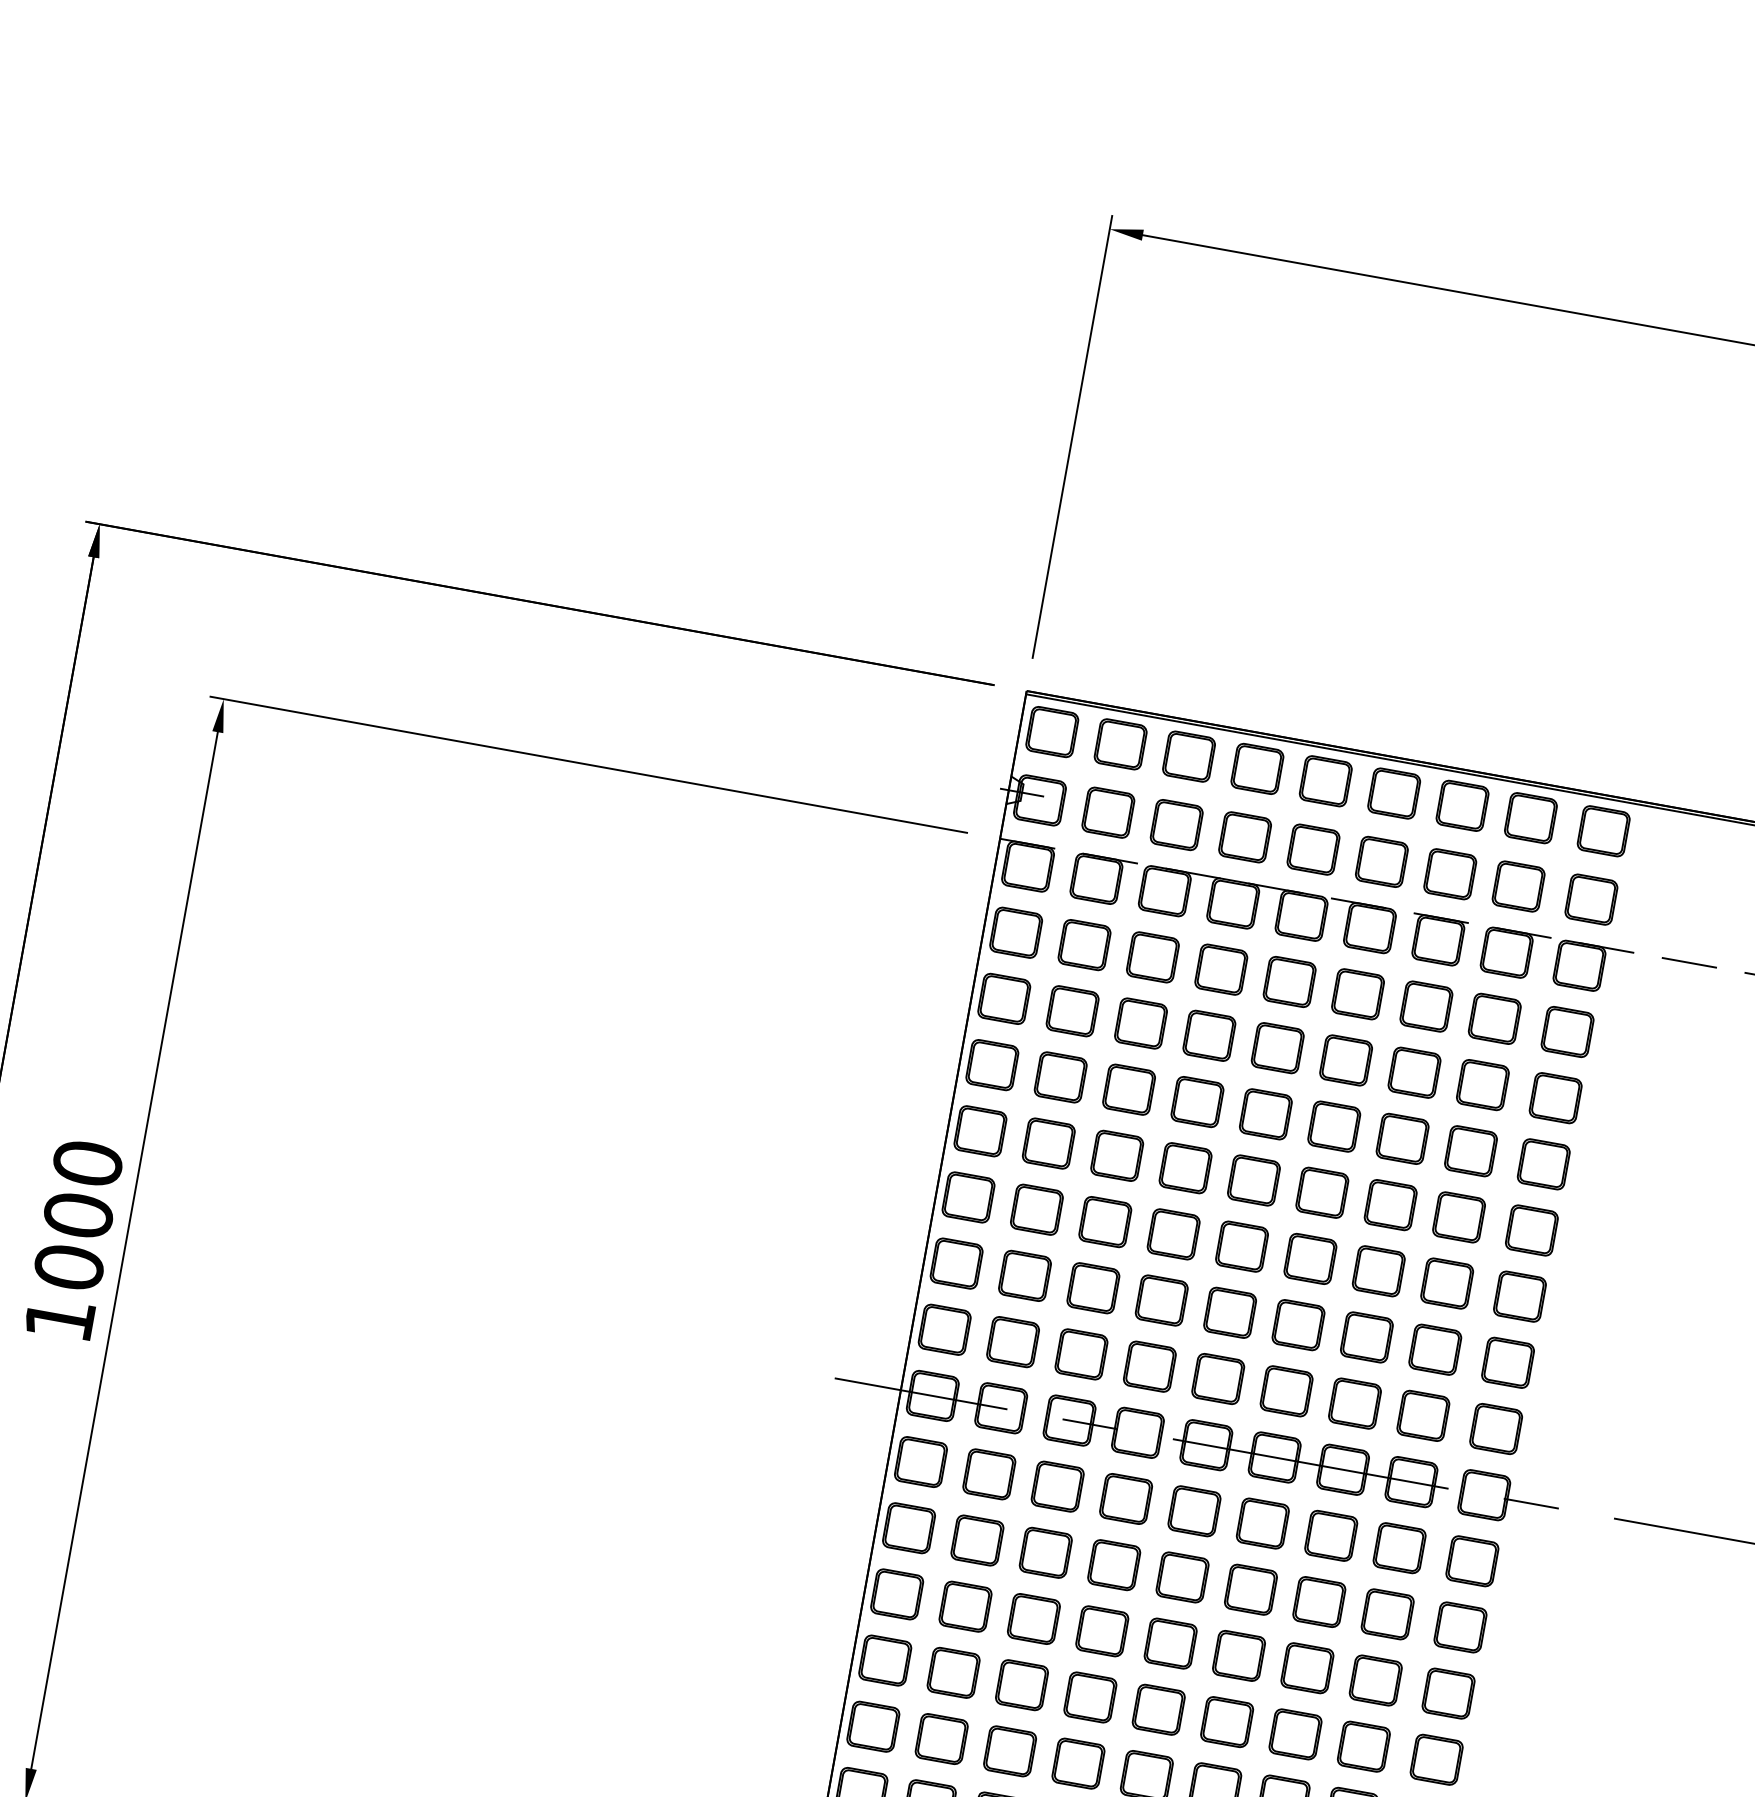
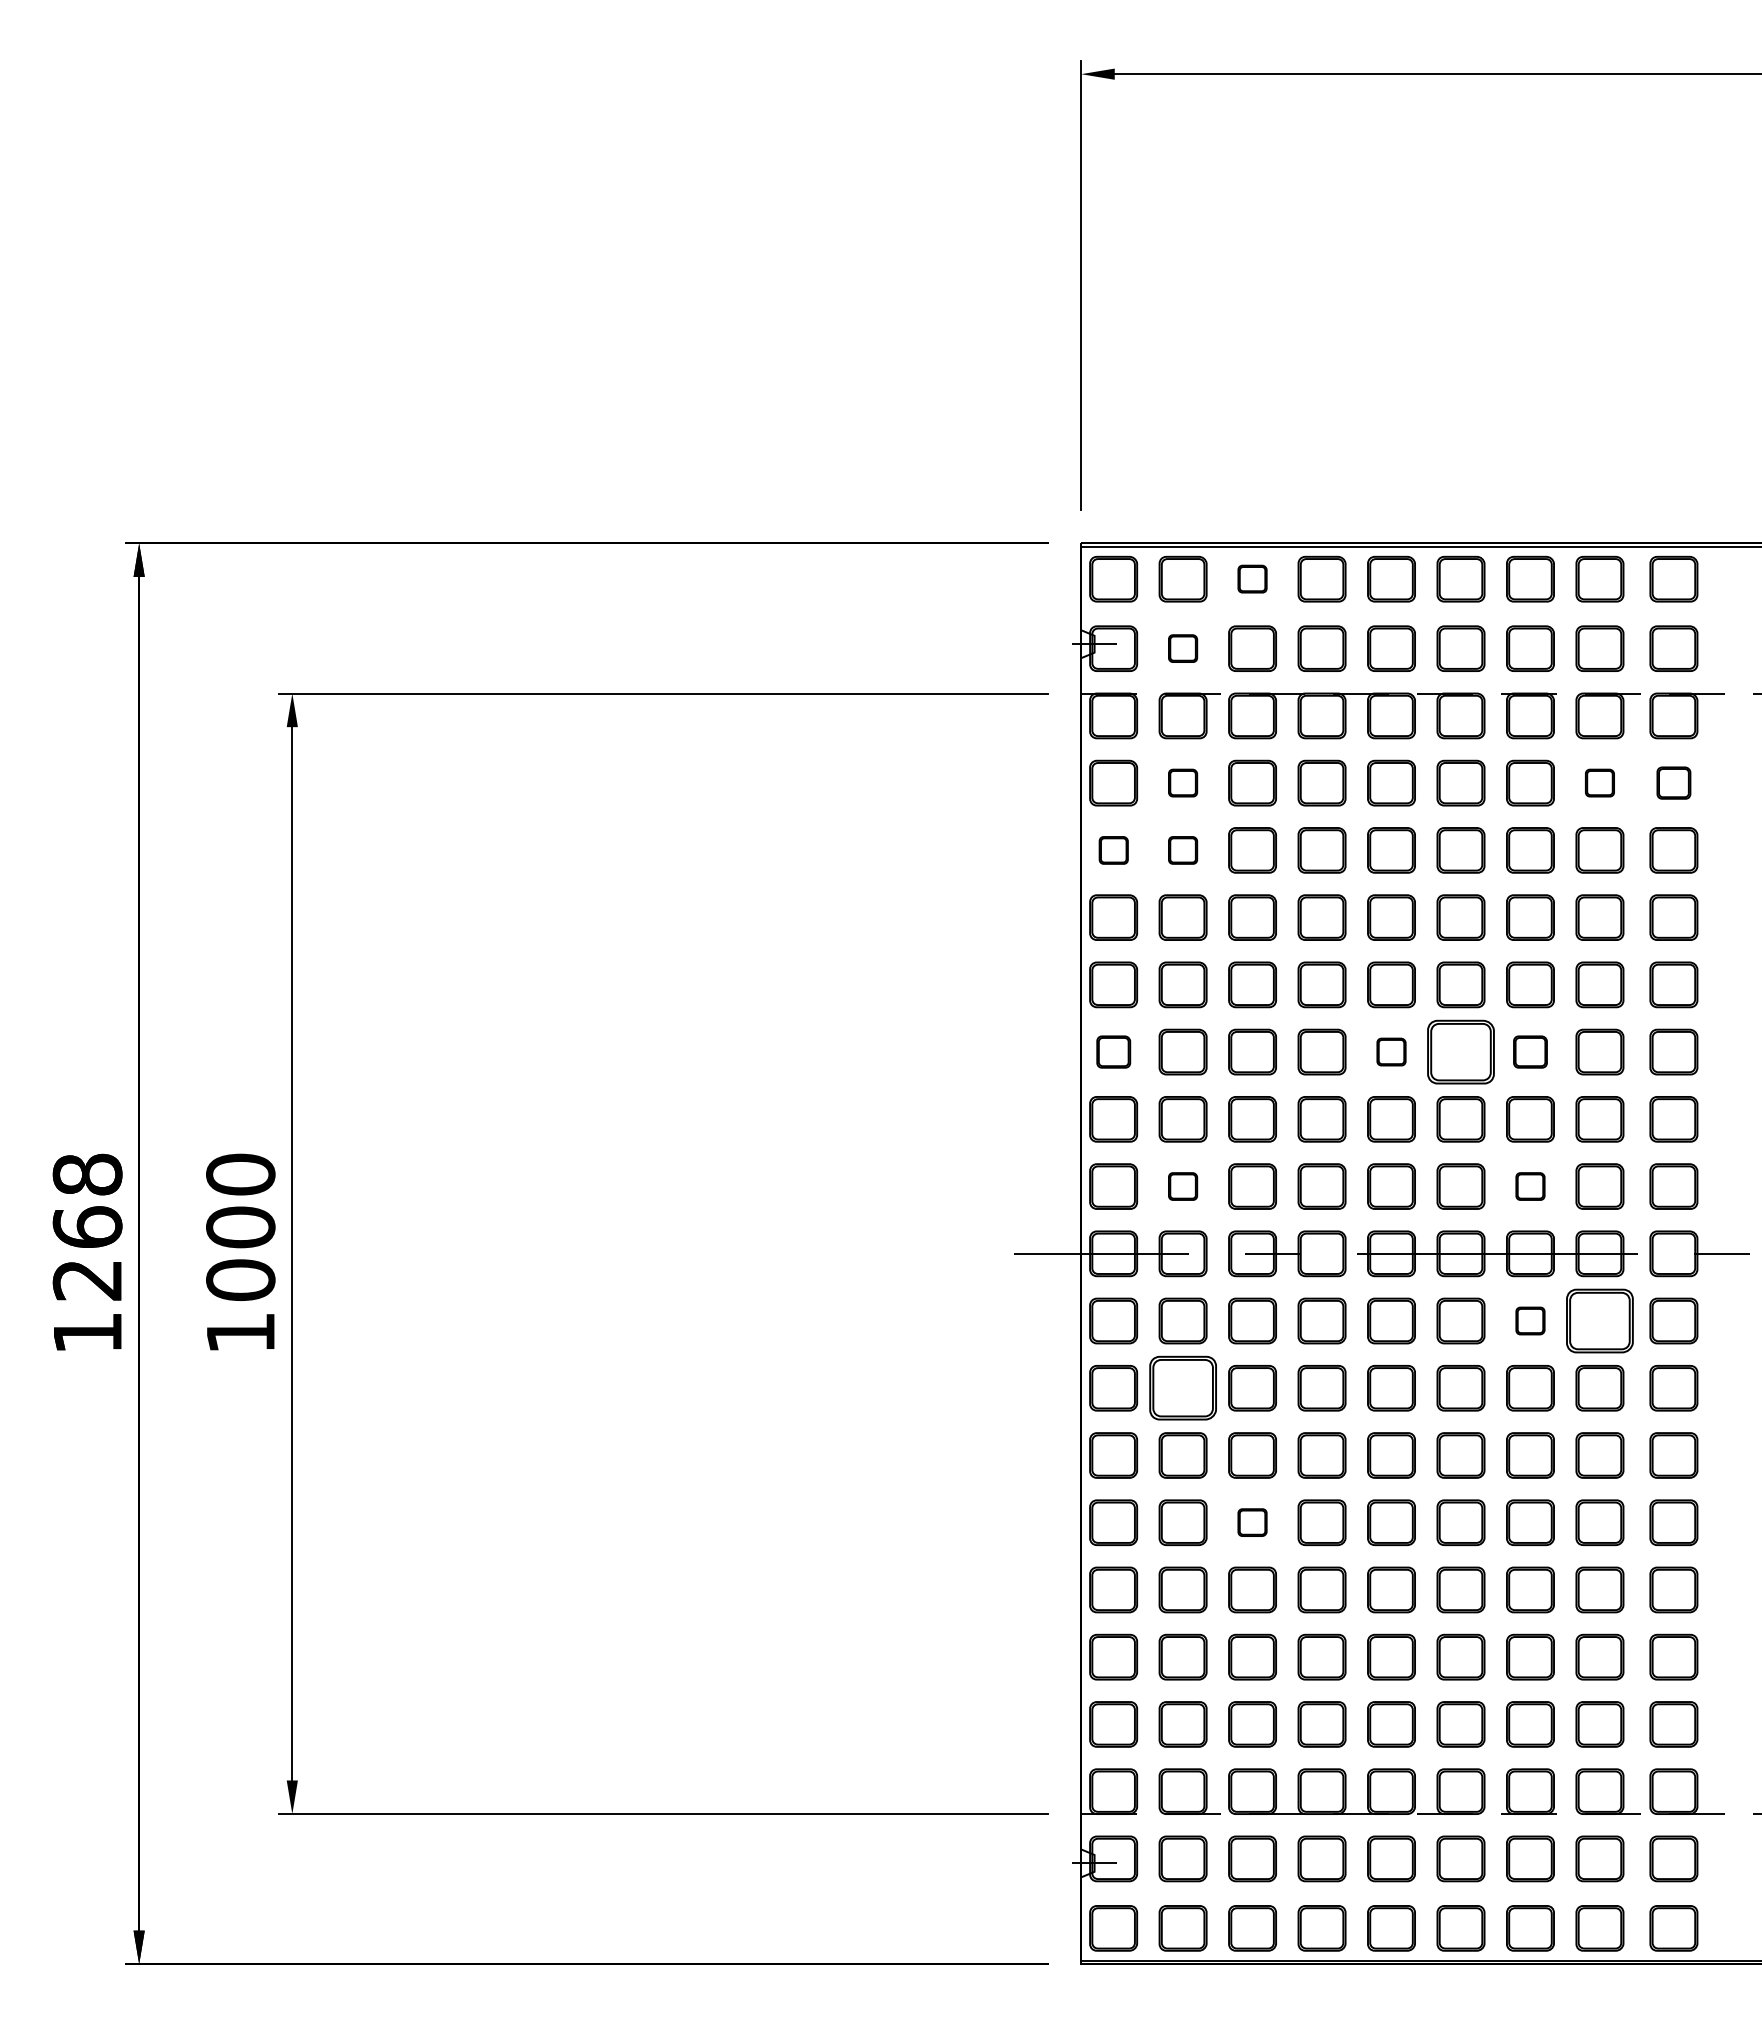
part: (1189, 755) -> (1252, 578), size x0.6
part: (1107, 812) -> (1182, 648), size x0.6
part: (1084, 944) -> (1182, 782), size x0.6
part: (1004, 999) -> (1113, 850), size x0.6
part: (1072, 1011) -> (1182, 850), size x0.6
part: (1494, 1018) -> (1599, 782), size x0.6
part: (1567, 1031) -> (1673, 782), size x0.7
part: (968, 1196) -> (1113, 1051), size x0.7
part: (1242, 1246) -> (1391, 1051), size x0.6
part: (1310, 1258) -> (1460, 1051), size x1.4
part: (1378, 1270) -> (1530, 1051), size x0.7
part: (1012, 1341) -> (1182, 1186), size x0.6
part: (1355, 1403) -> (1530, 1186), size x0.6
part: (1331, 1535) -> (1530, 1320), size x0.6
part: (976, 1540) -> (1182, 1388), size x1.4
part: (1399, 1547) -> (1599, 1320), size x1.4
part: (1021, 1685) -> (1252, 1522), size x0.6

